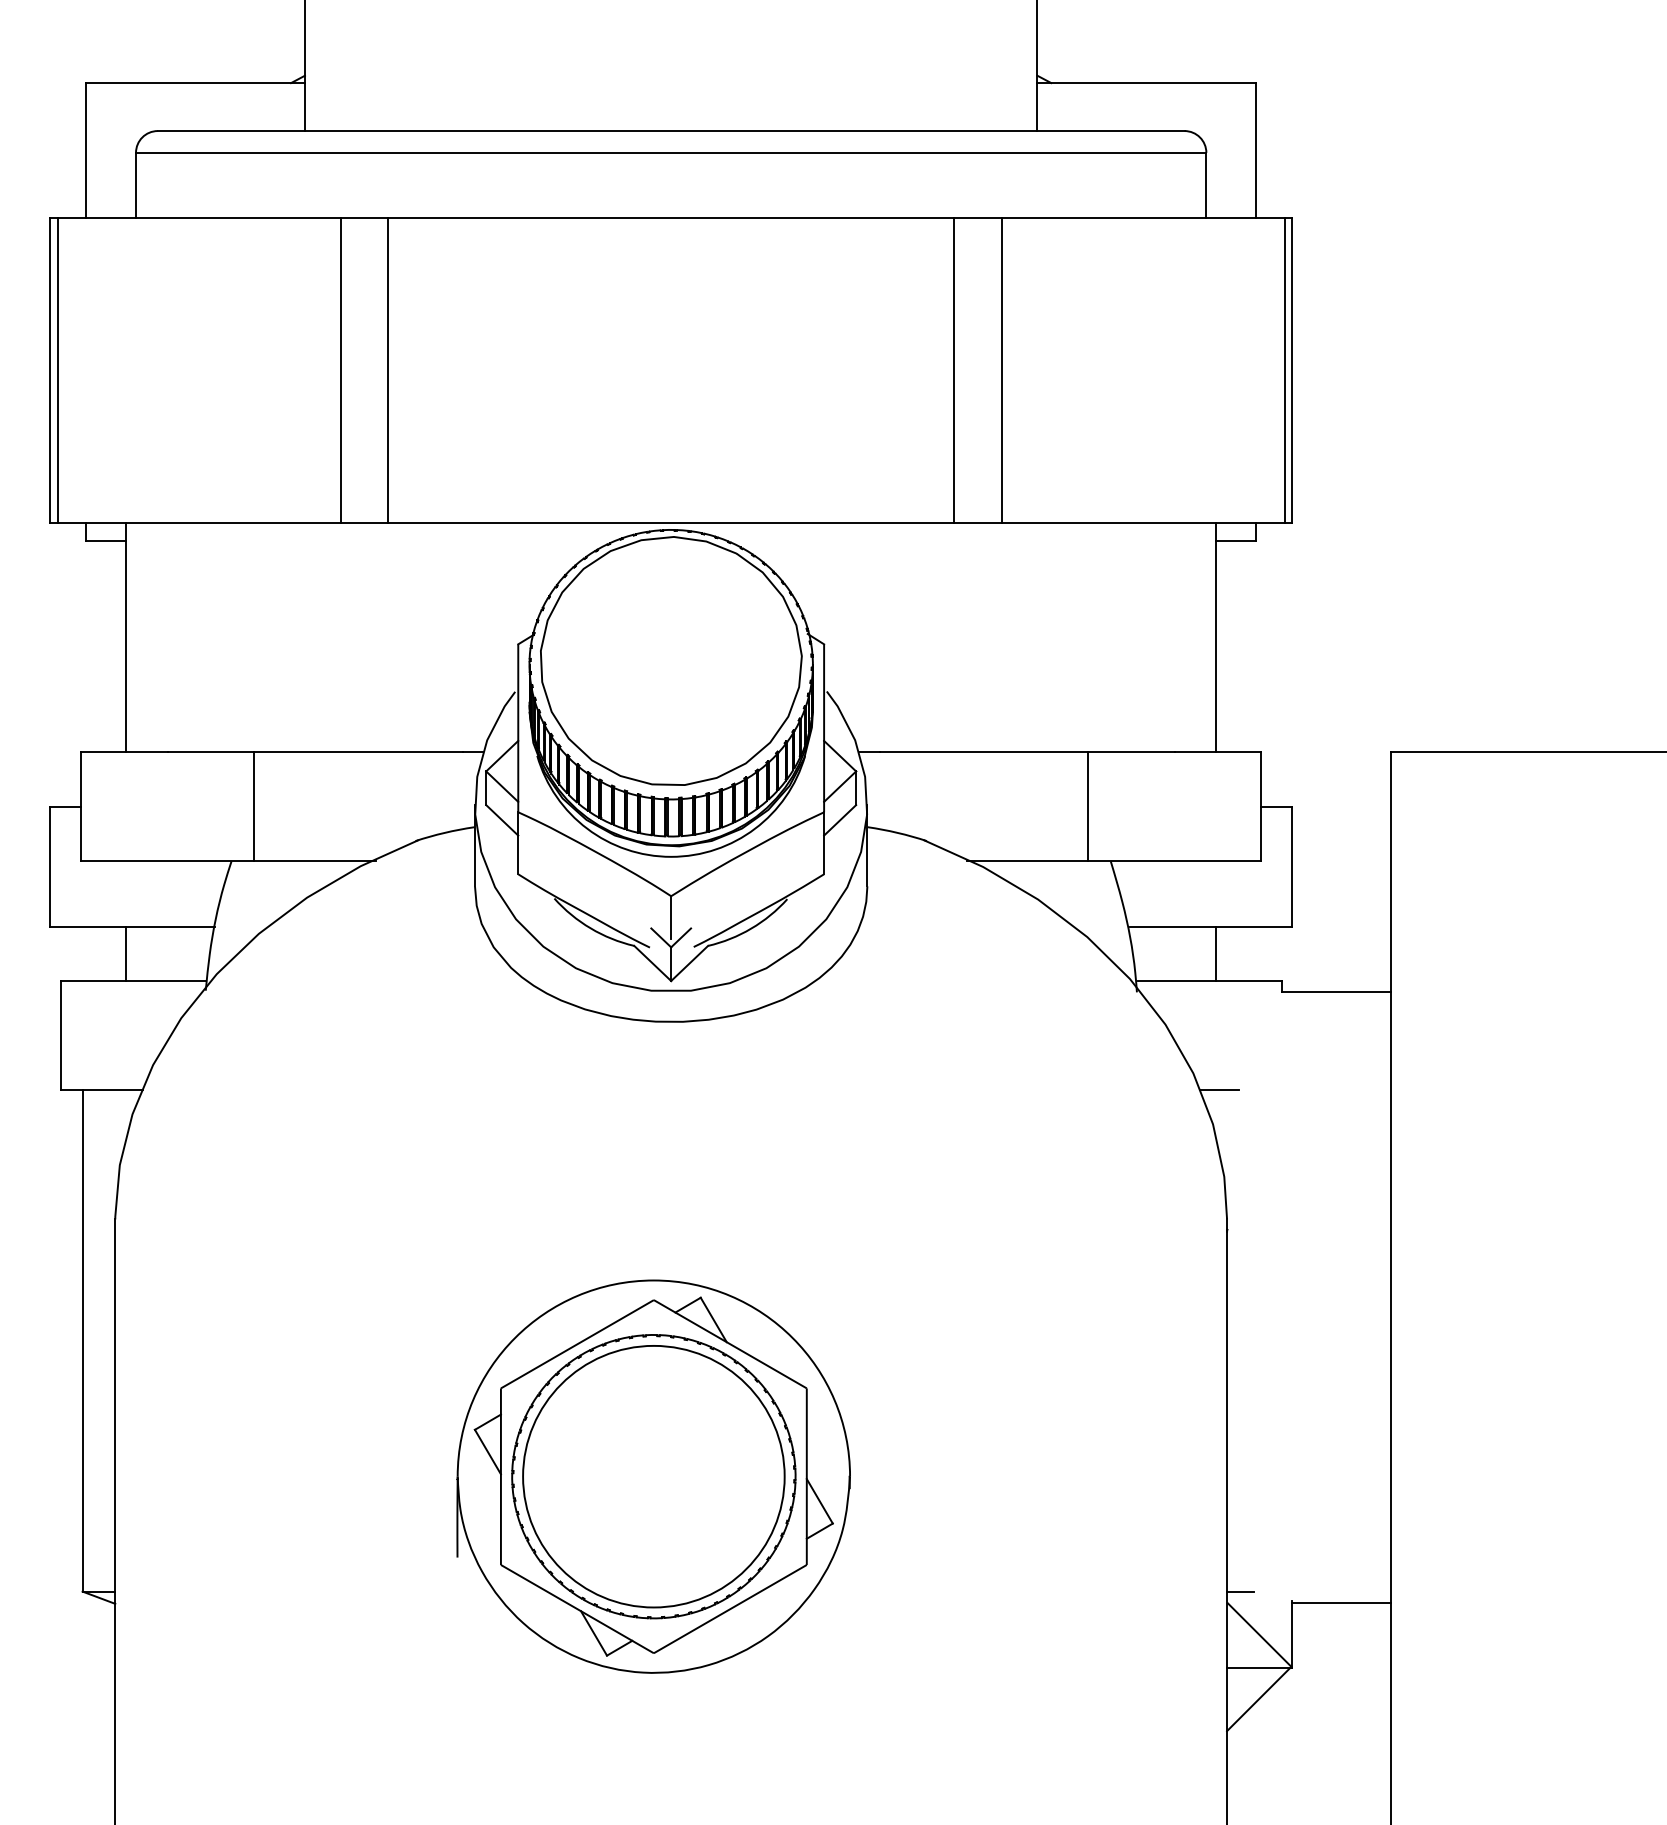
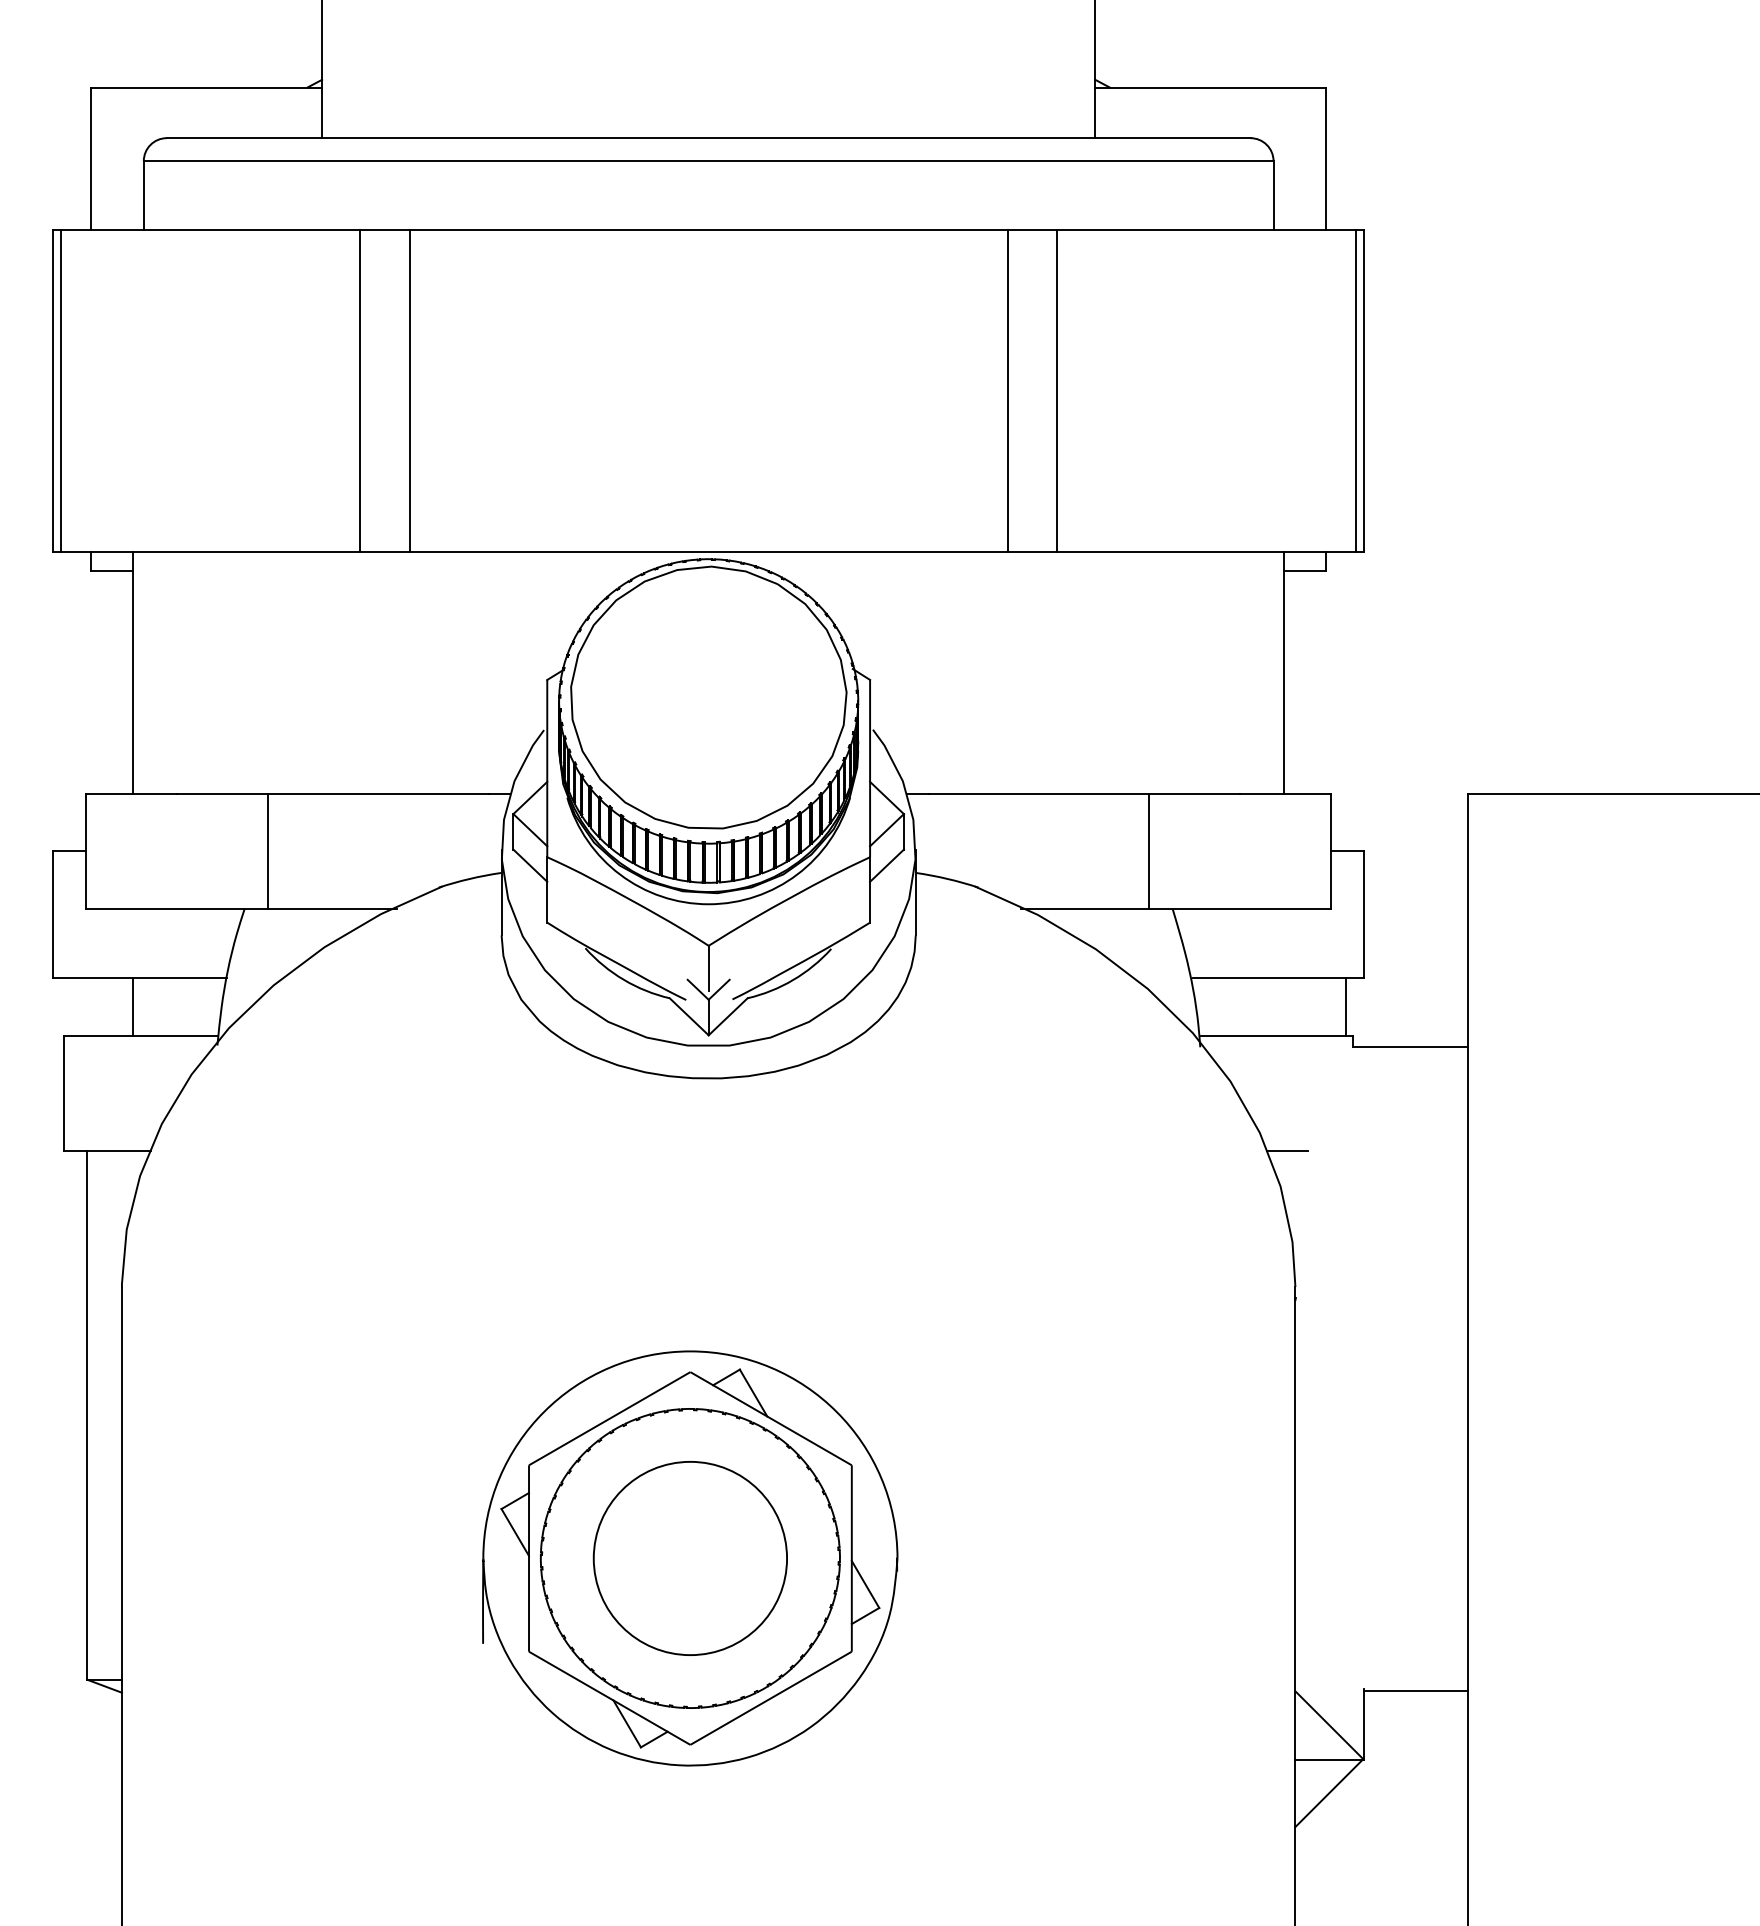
line: (1216, 953) -> (1346, 1006), moved
circle: (653, 1476) -> (690, 1558), size x0.7
line: (1240, 1591) -> (1309, 1679), removed

